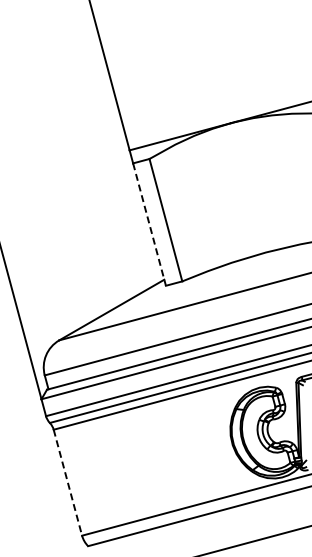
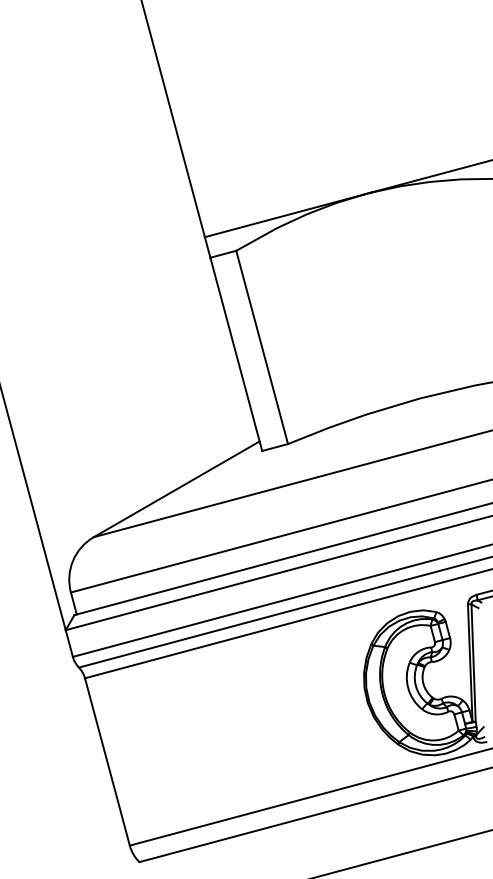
line: (149, 225) -> (236, 355), dashed -> solid
line: (67, 482) -> (106, 761), dashed -> solid

